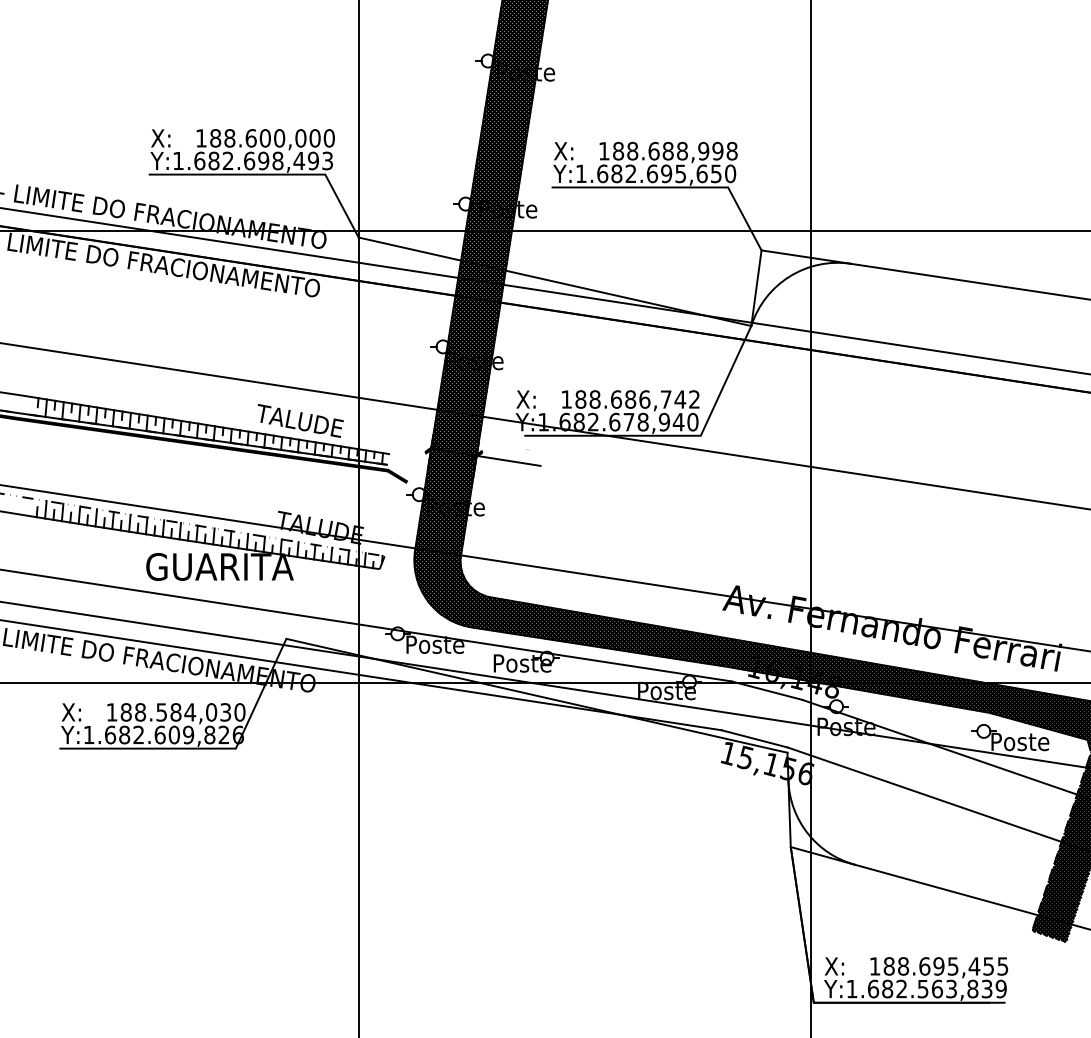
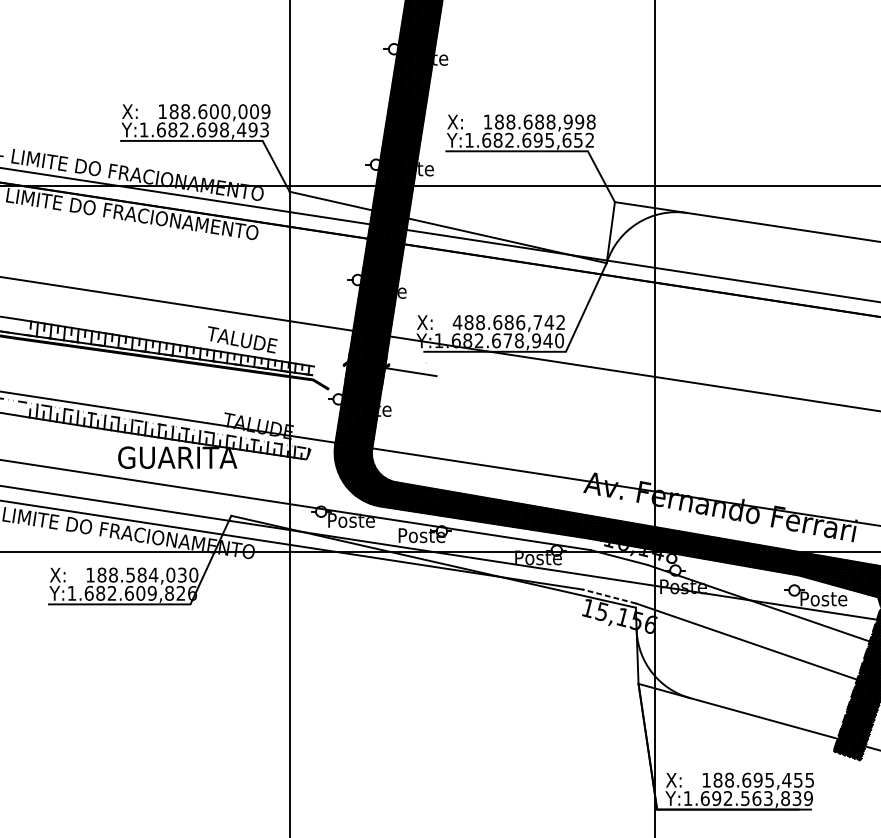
text: (328, 138) -> (265, 111), 188.600,000 -> 188.600,009
text: (730, 173) -> (589, 140), Y:1.682.695,650 -> Y:1.682.695,652
text: (566, 399) -> (457, 322), 188.686,742 -> 488.686,742
line: (754, 738) -> (609, 596), solid -> dashed
text: (887, 989) -> (716, 798), Y:1.682.563,839 -> Y:1.692.563,839

